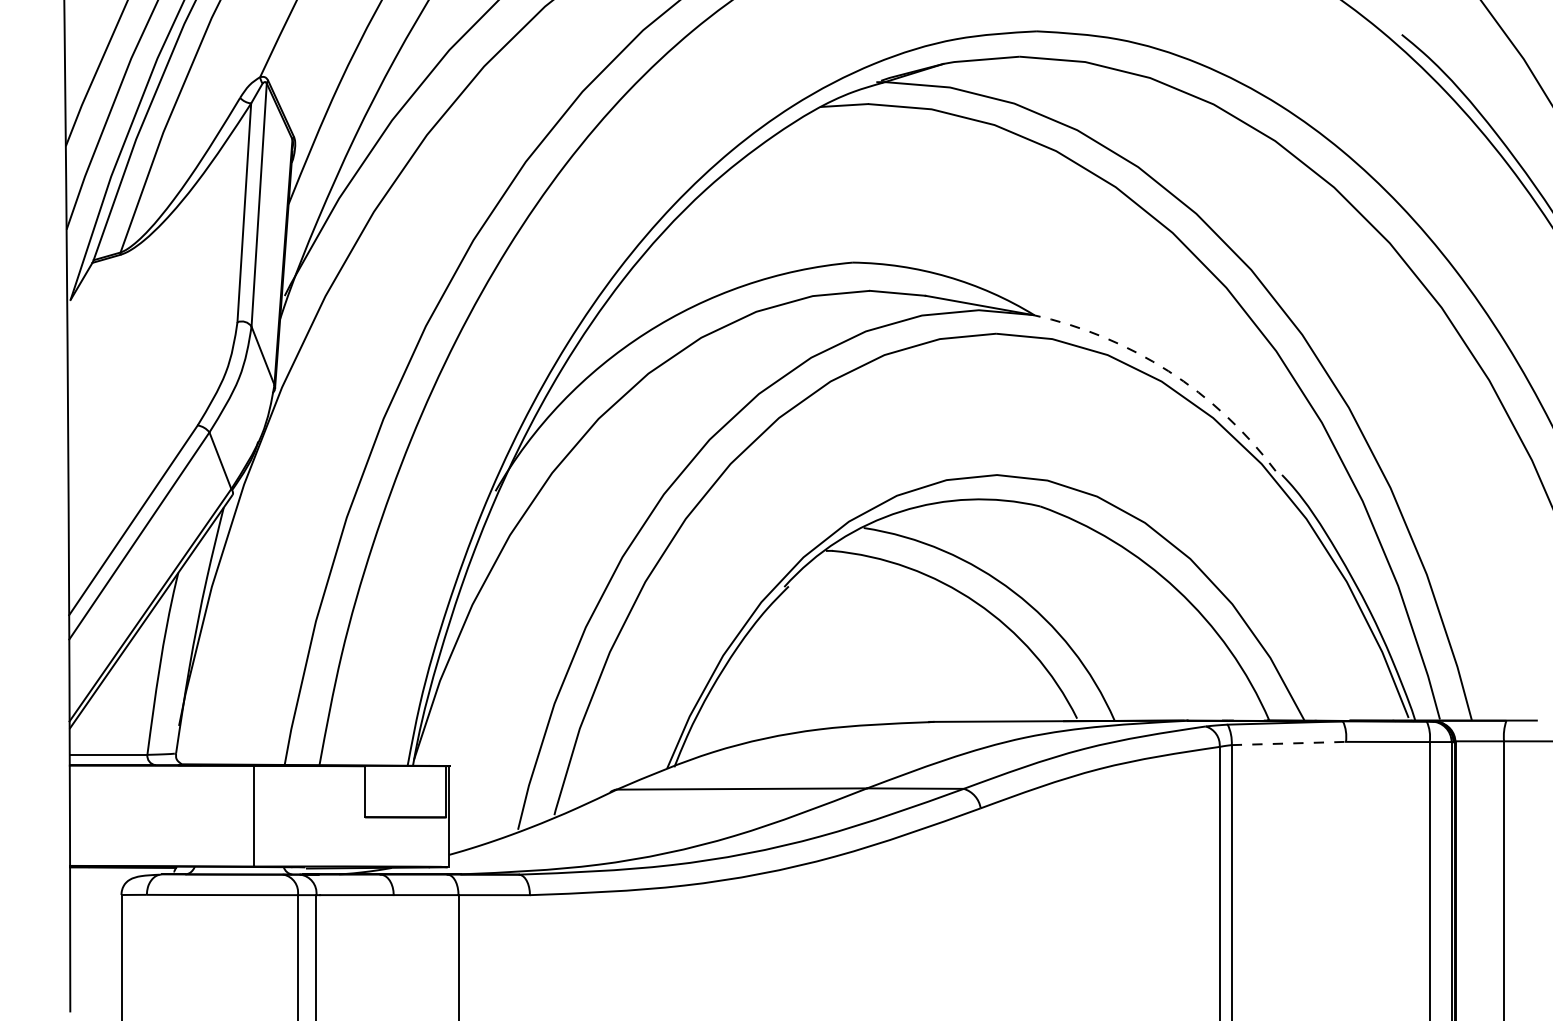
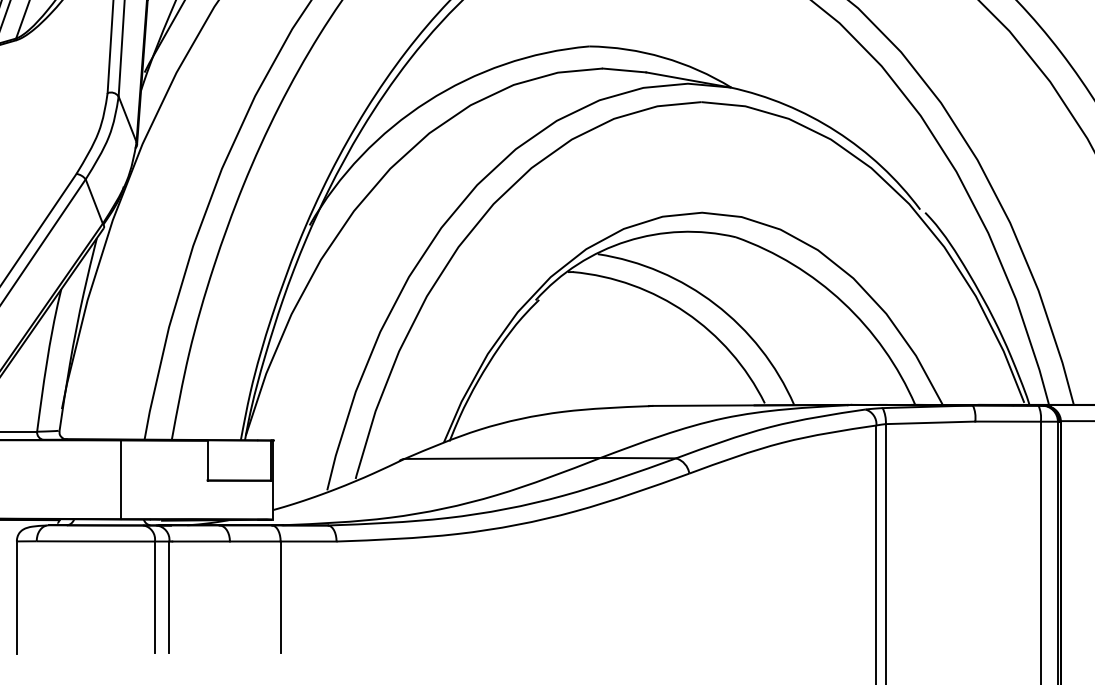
arc: (1168, 371) -> (836, 131), dashed -> solid
line: (1289, 743) -> (931, 422), dashed -> solid

